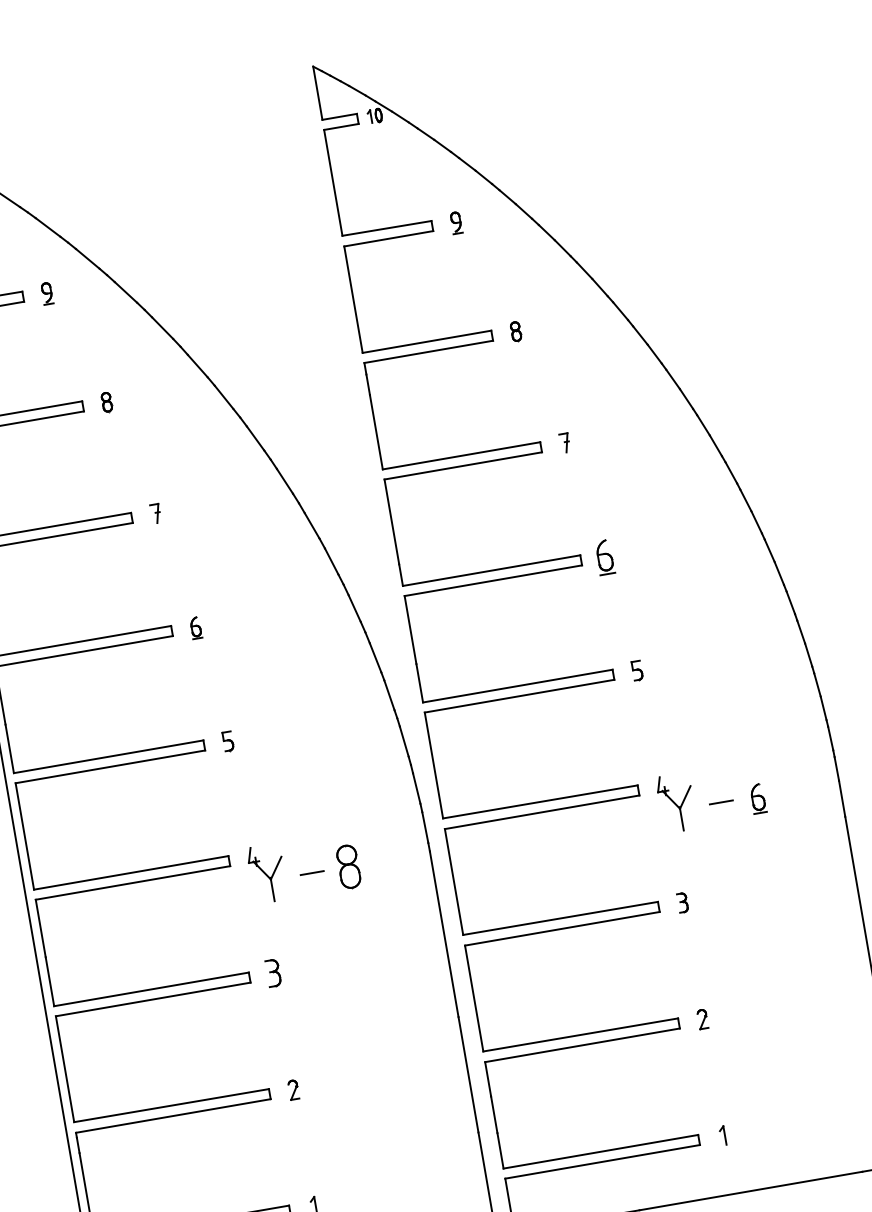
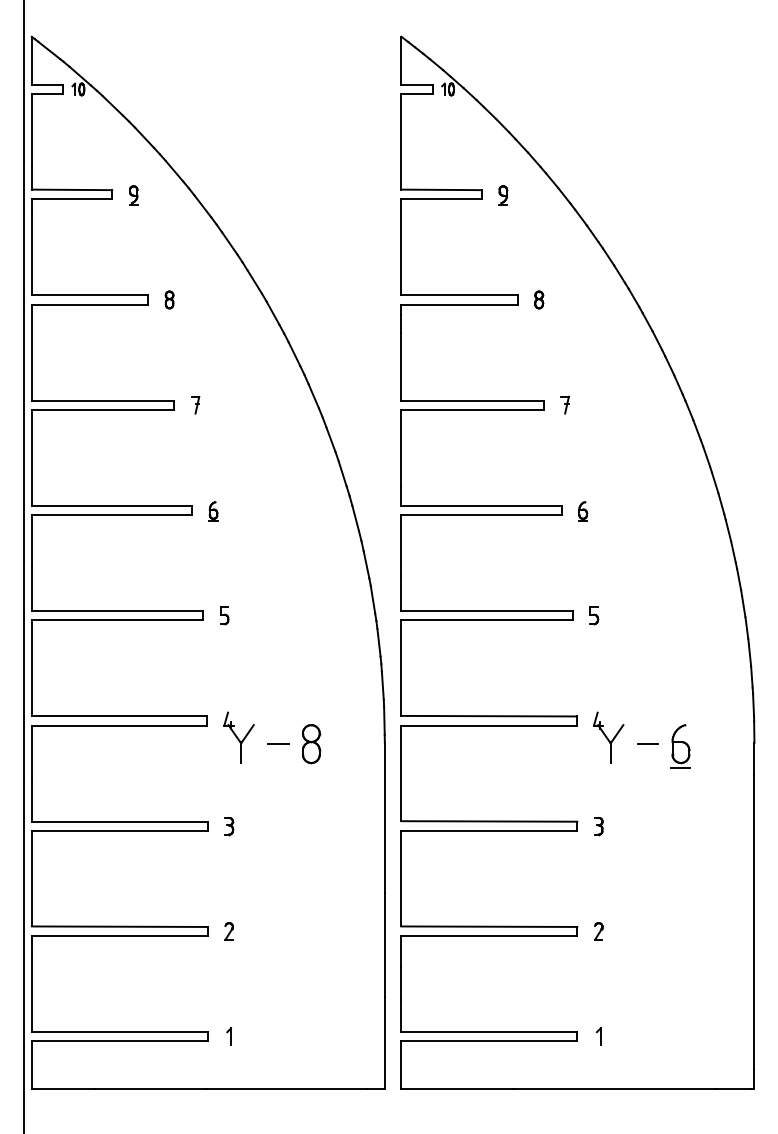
part: (605, 557) -> (583, 511), size x0.62
part: (757, 798) -> (680, 746), size x1.67
part: (273, 973) -> (229, 826), size x0.71

